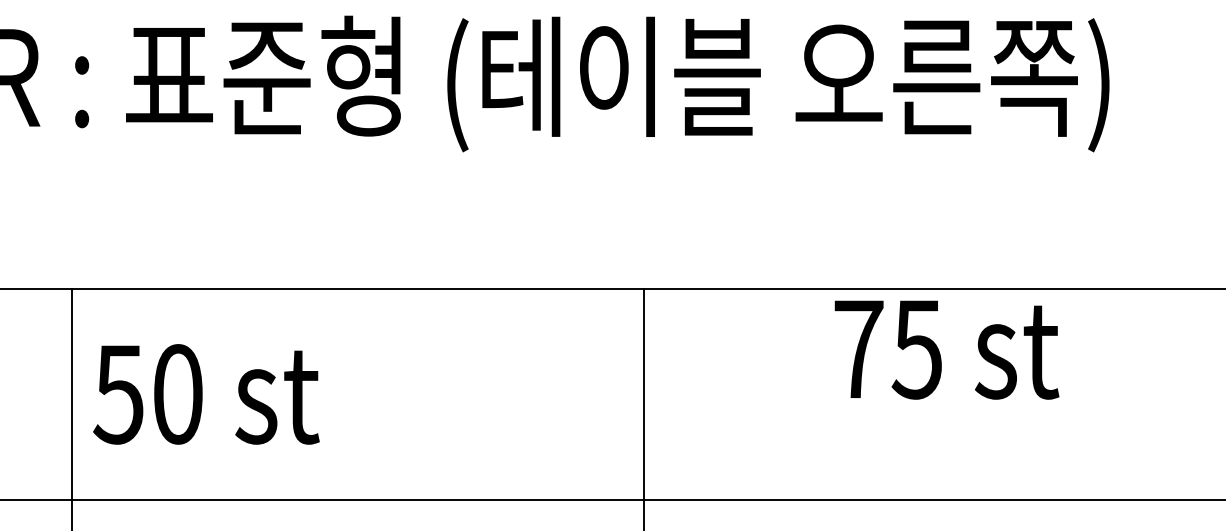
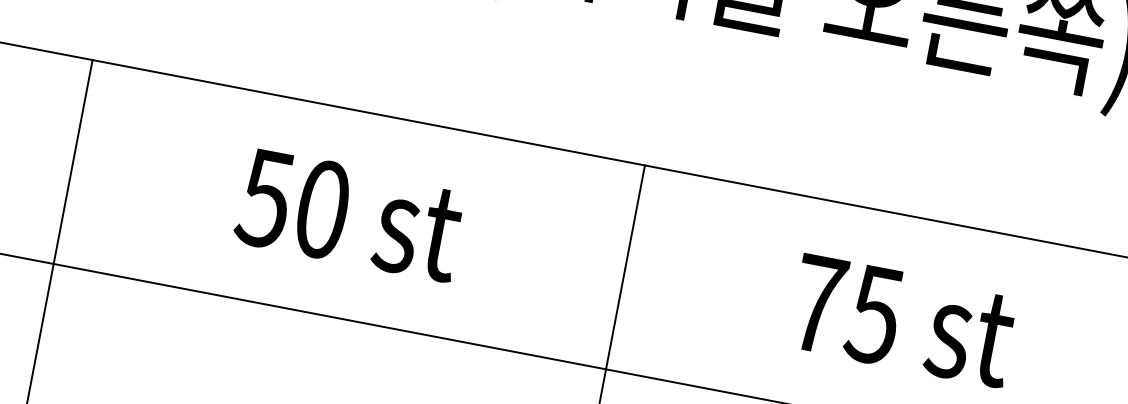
text: (946, 349) -> (902, 320), moved
text: (206, 394) -> (350, 214), moved

